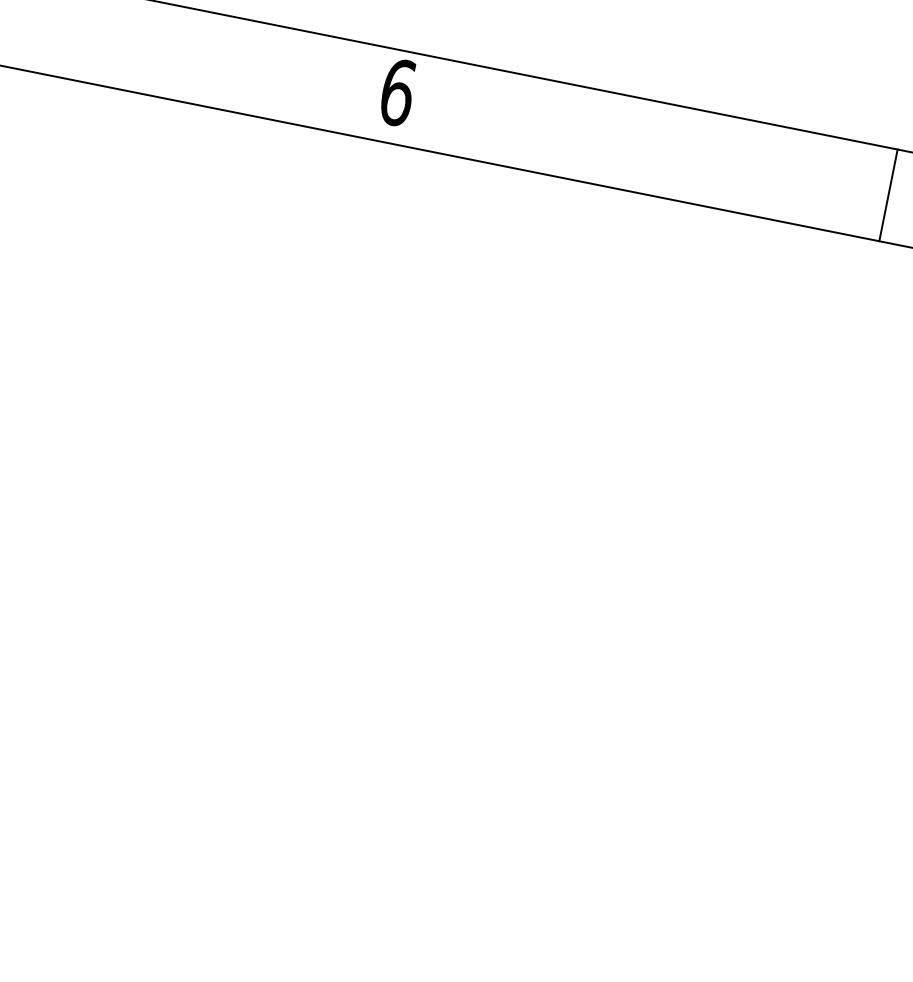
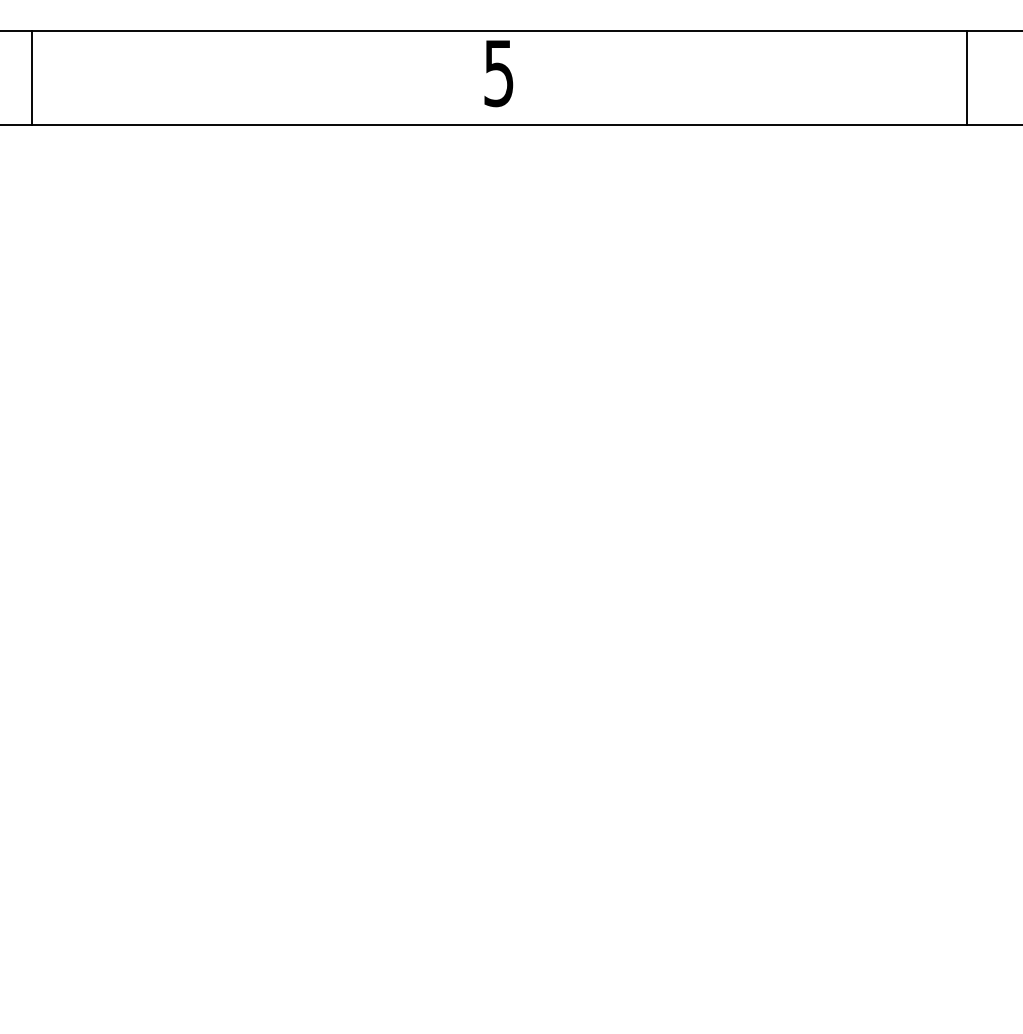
text: (398, 92) -> (499, 73), 6 -> 5
line: (888, 194) -> (967, 77), moved

